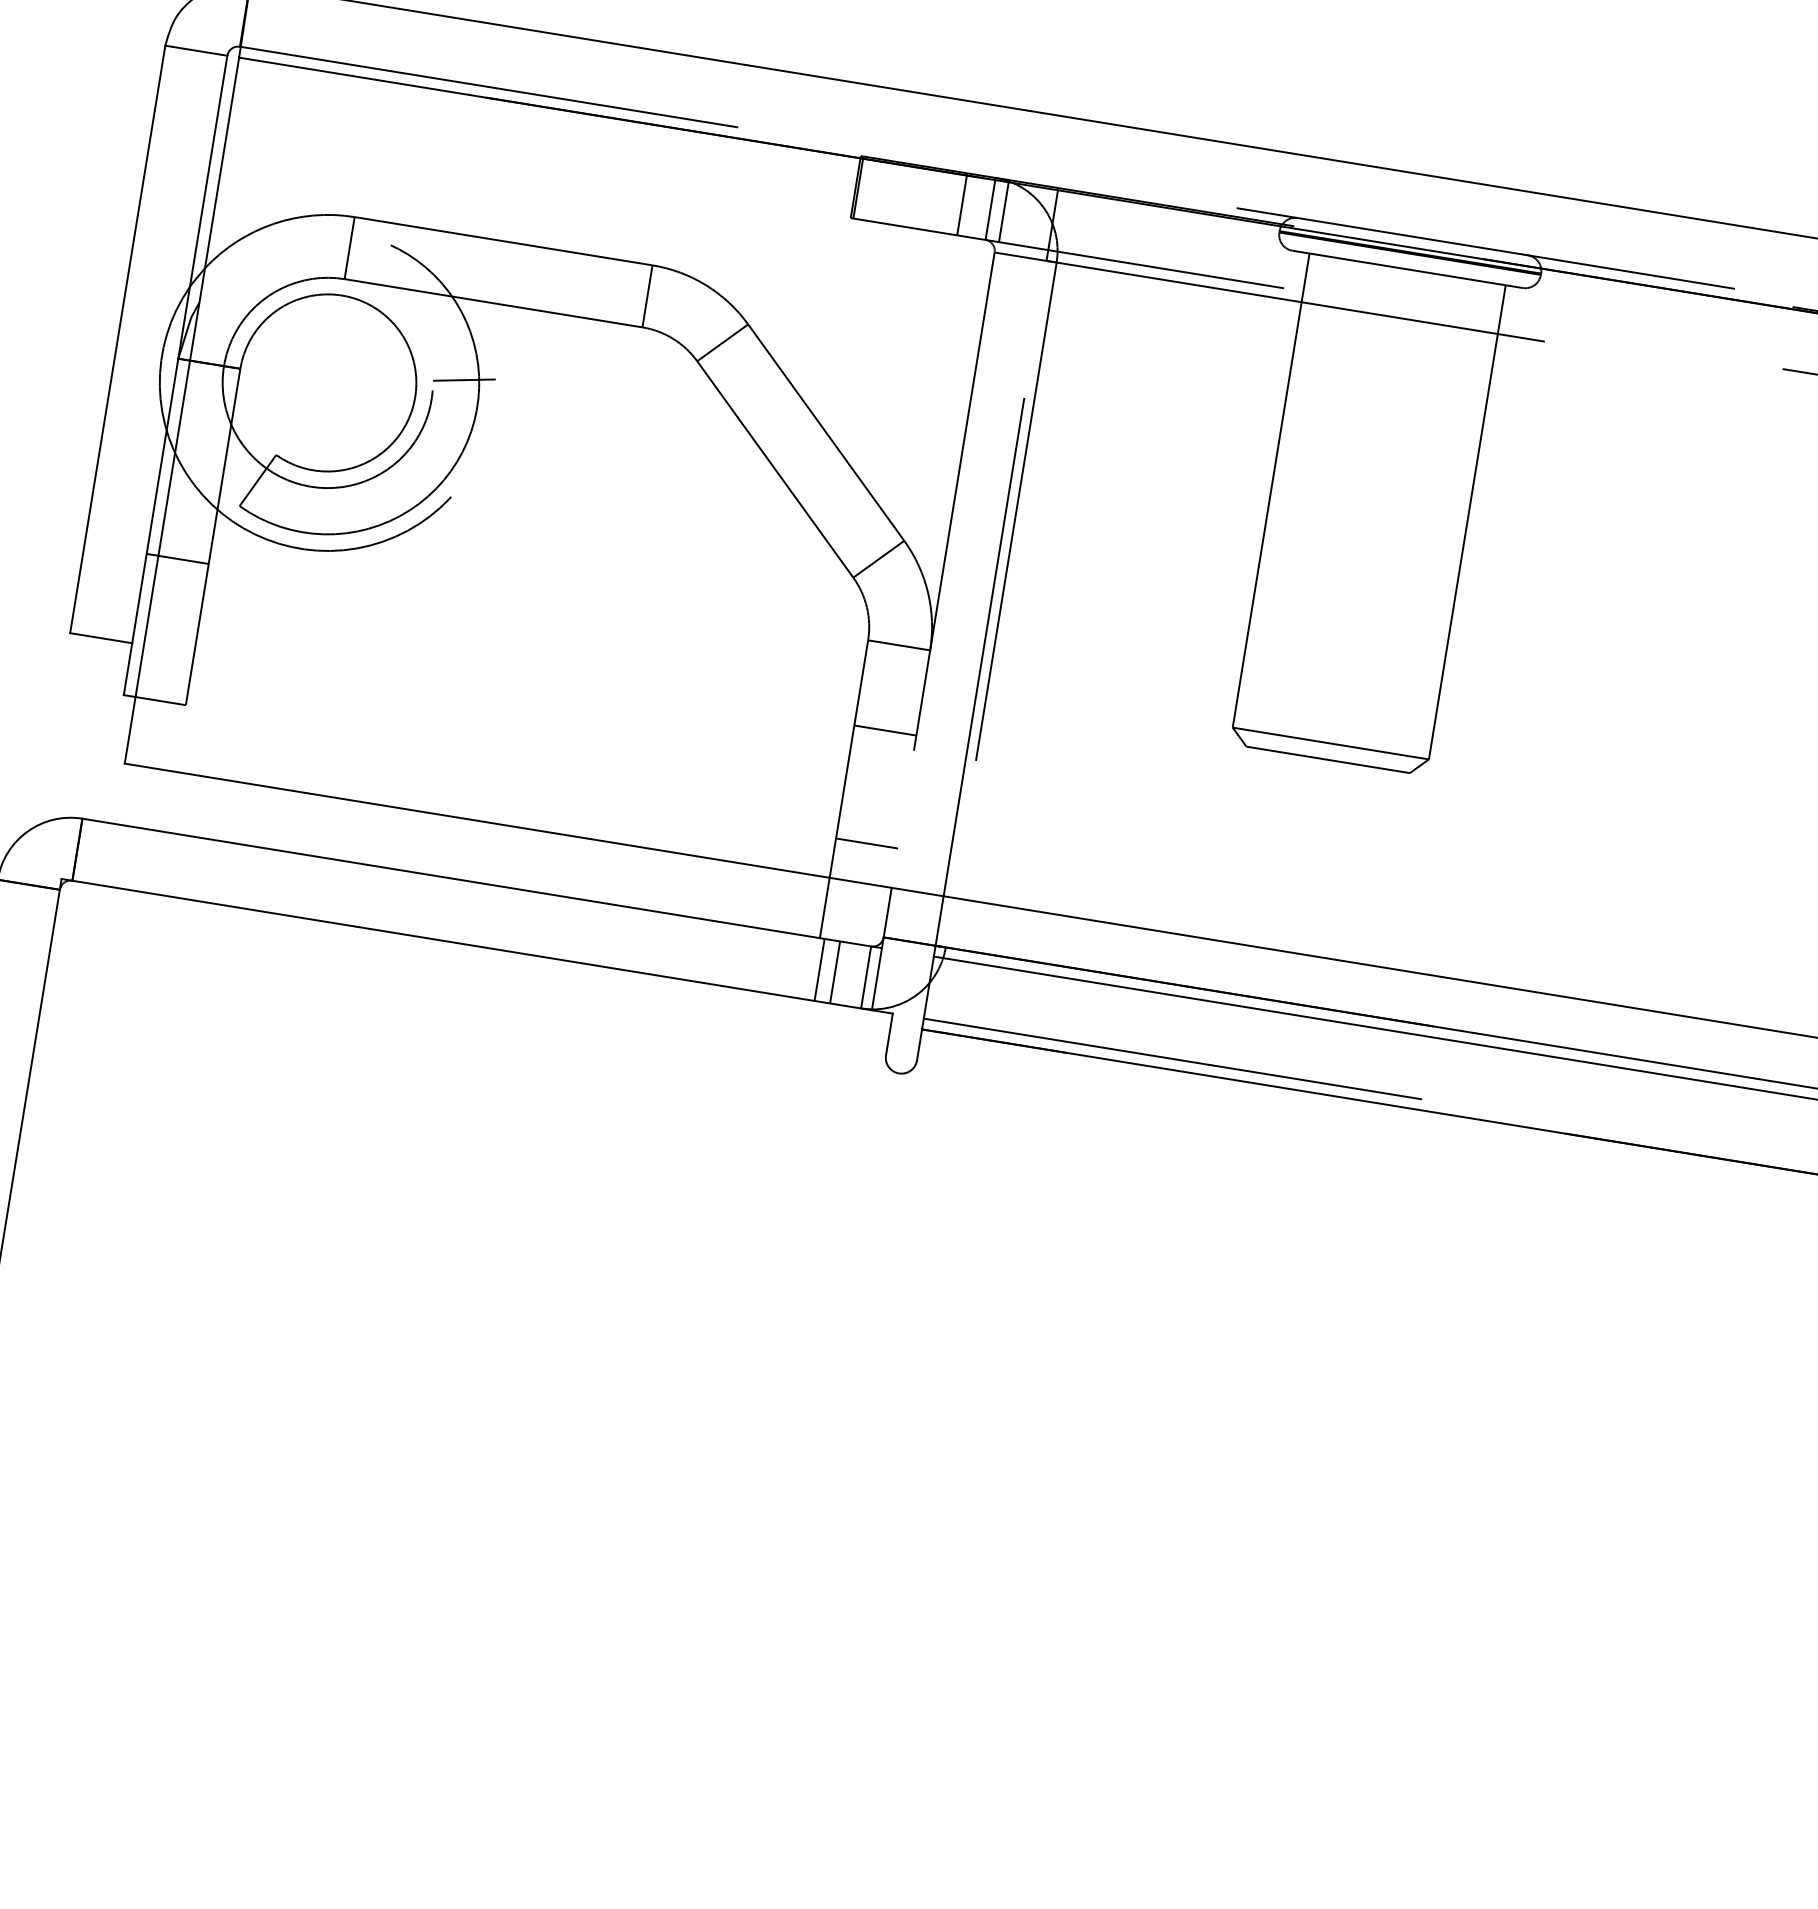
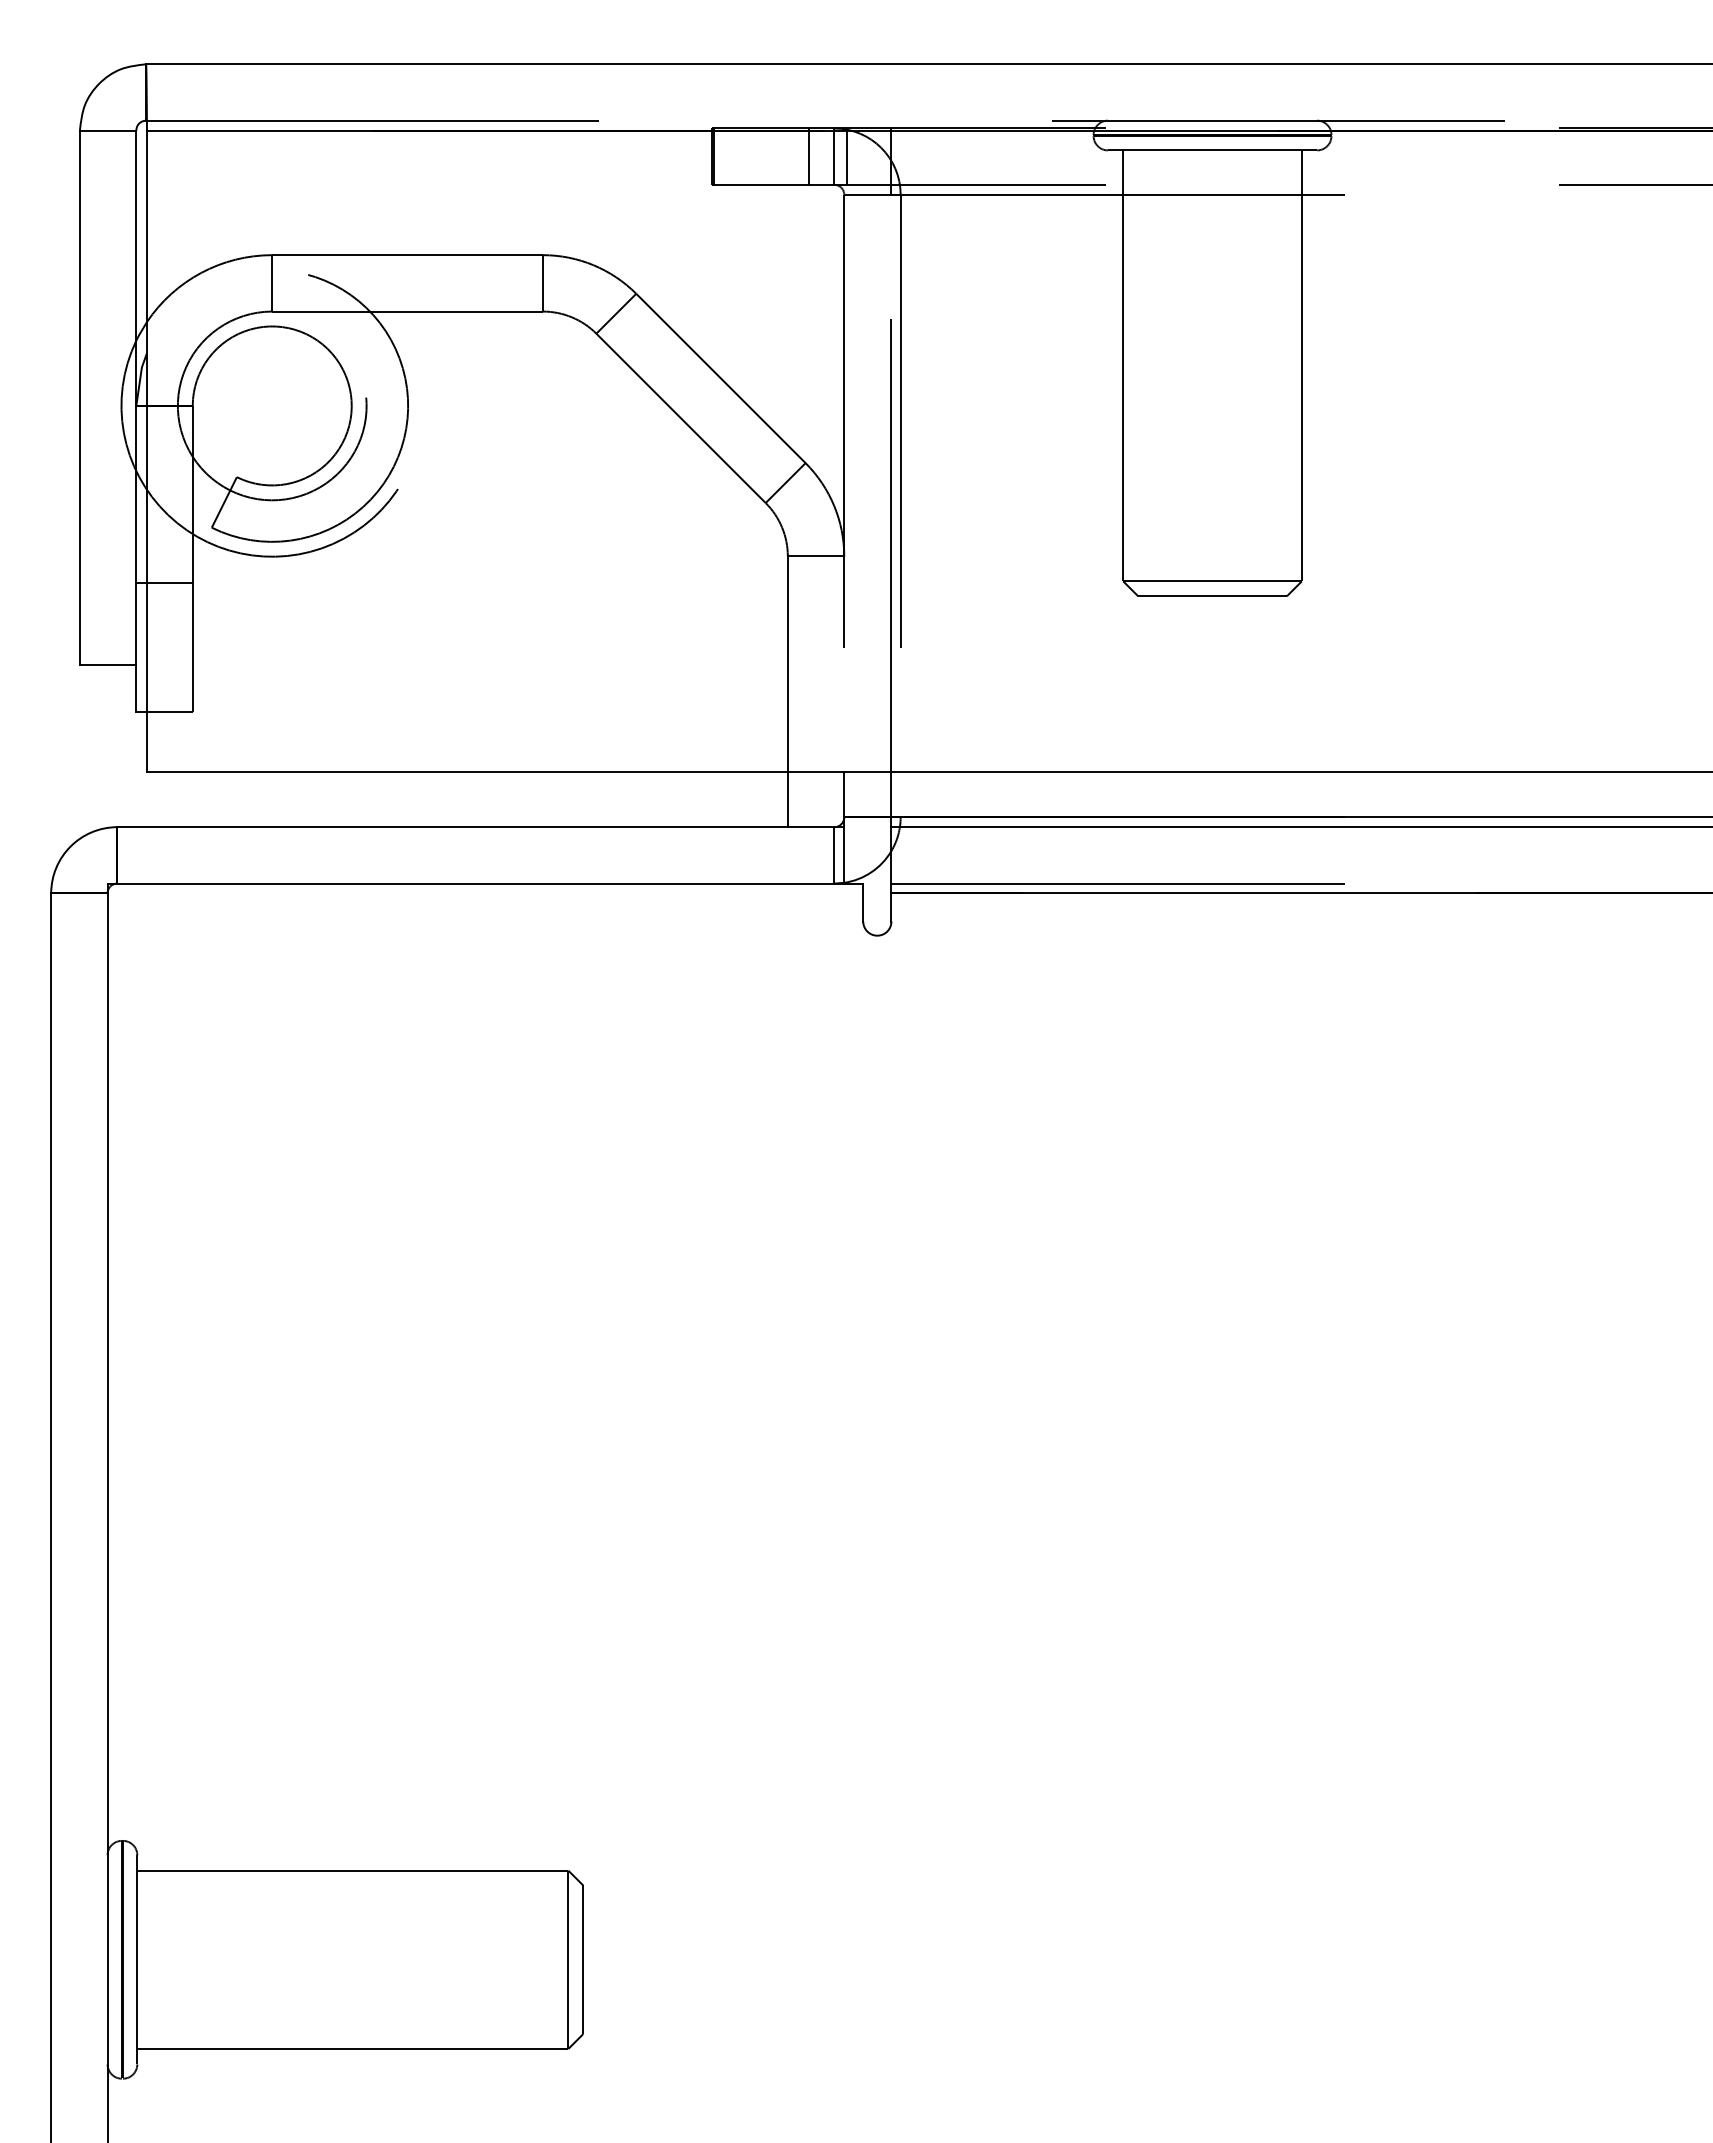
line: (464, 379) -> (392, 383), removed
line: (884, 730) -> (815, 633), removed
line: (866, 843) -> (815, 736), removed
line: (819, 970) -> (792, 855), removed
line: (835, 972) -> (806, 855), removed

